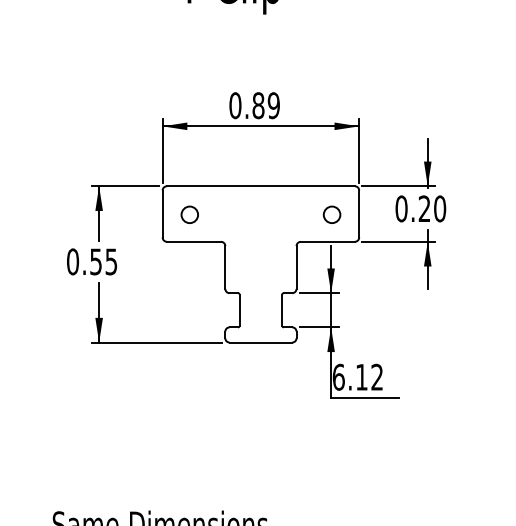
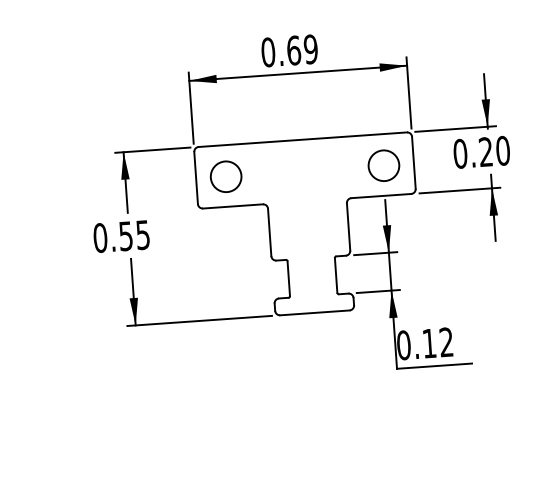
text: (258, 105) -> (293, 50), 0.89 -> 0.69
circle: (189, 214) -> (225, 176), size x1.67
circle: (331, 214) -> (383, 165), size x1.67
text: (338, 376) -> (403, 344), 6.12 -> 0.12

